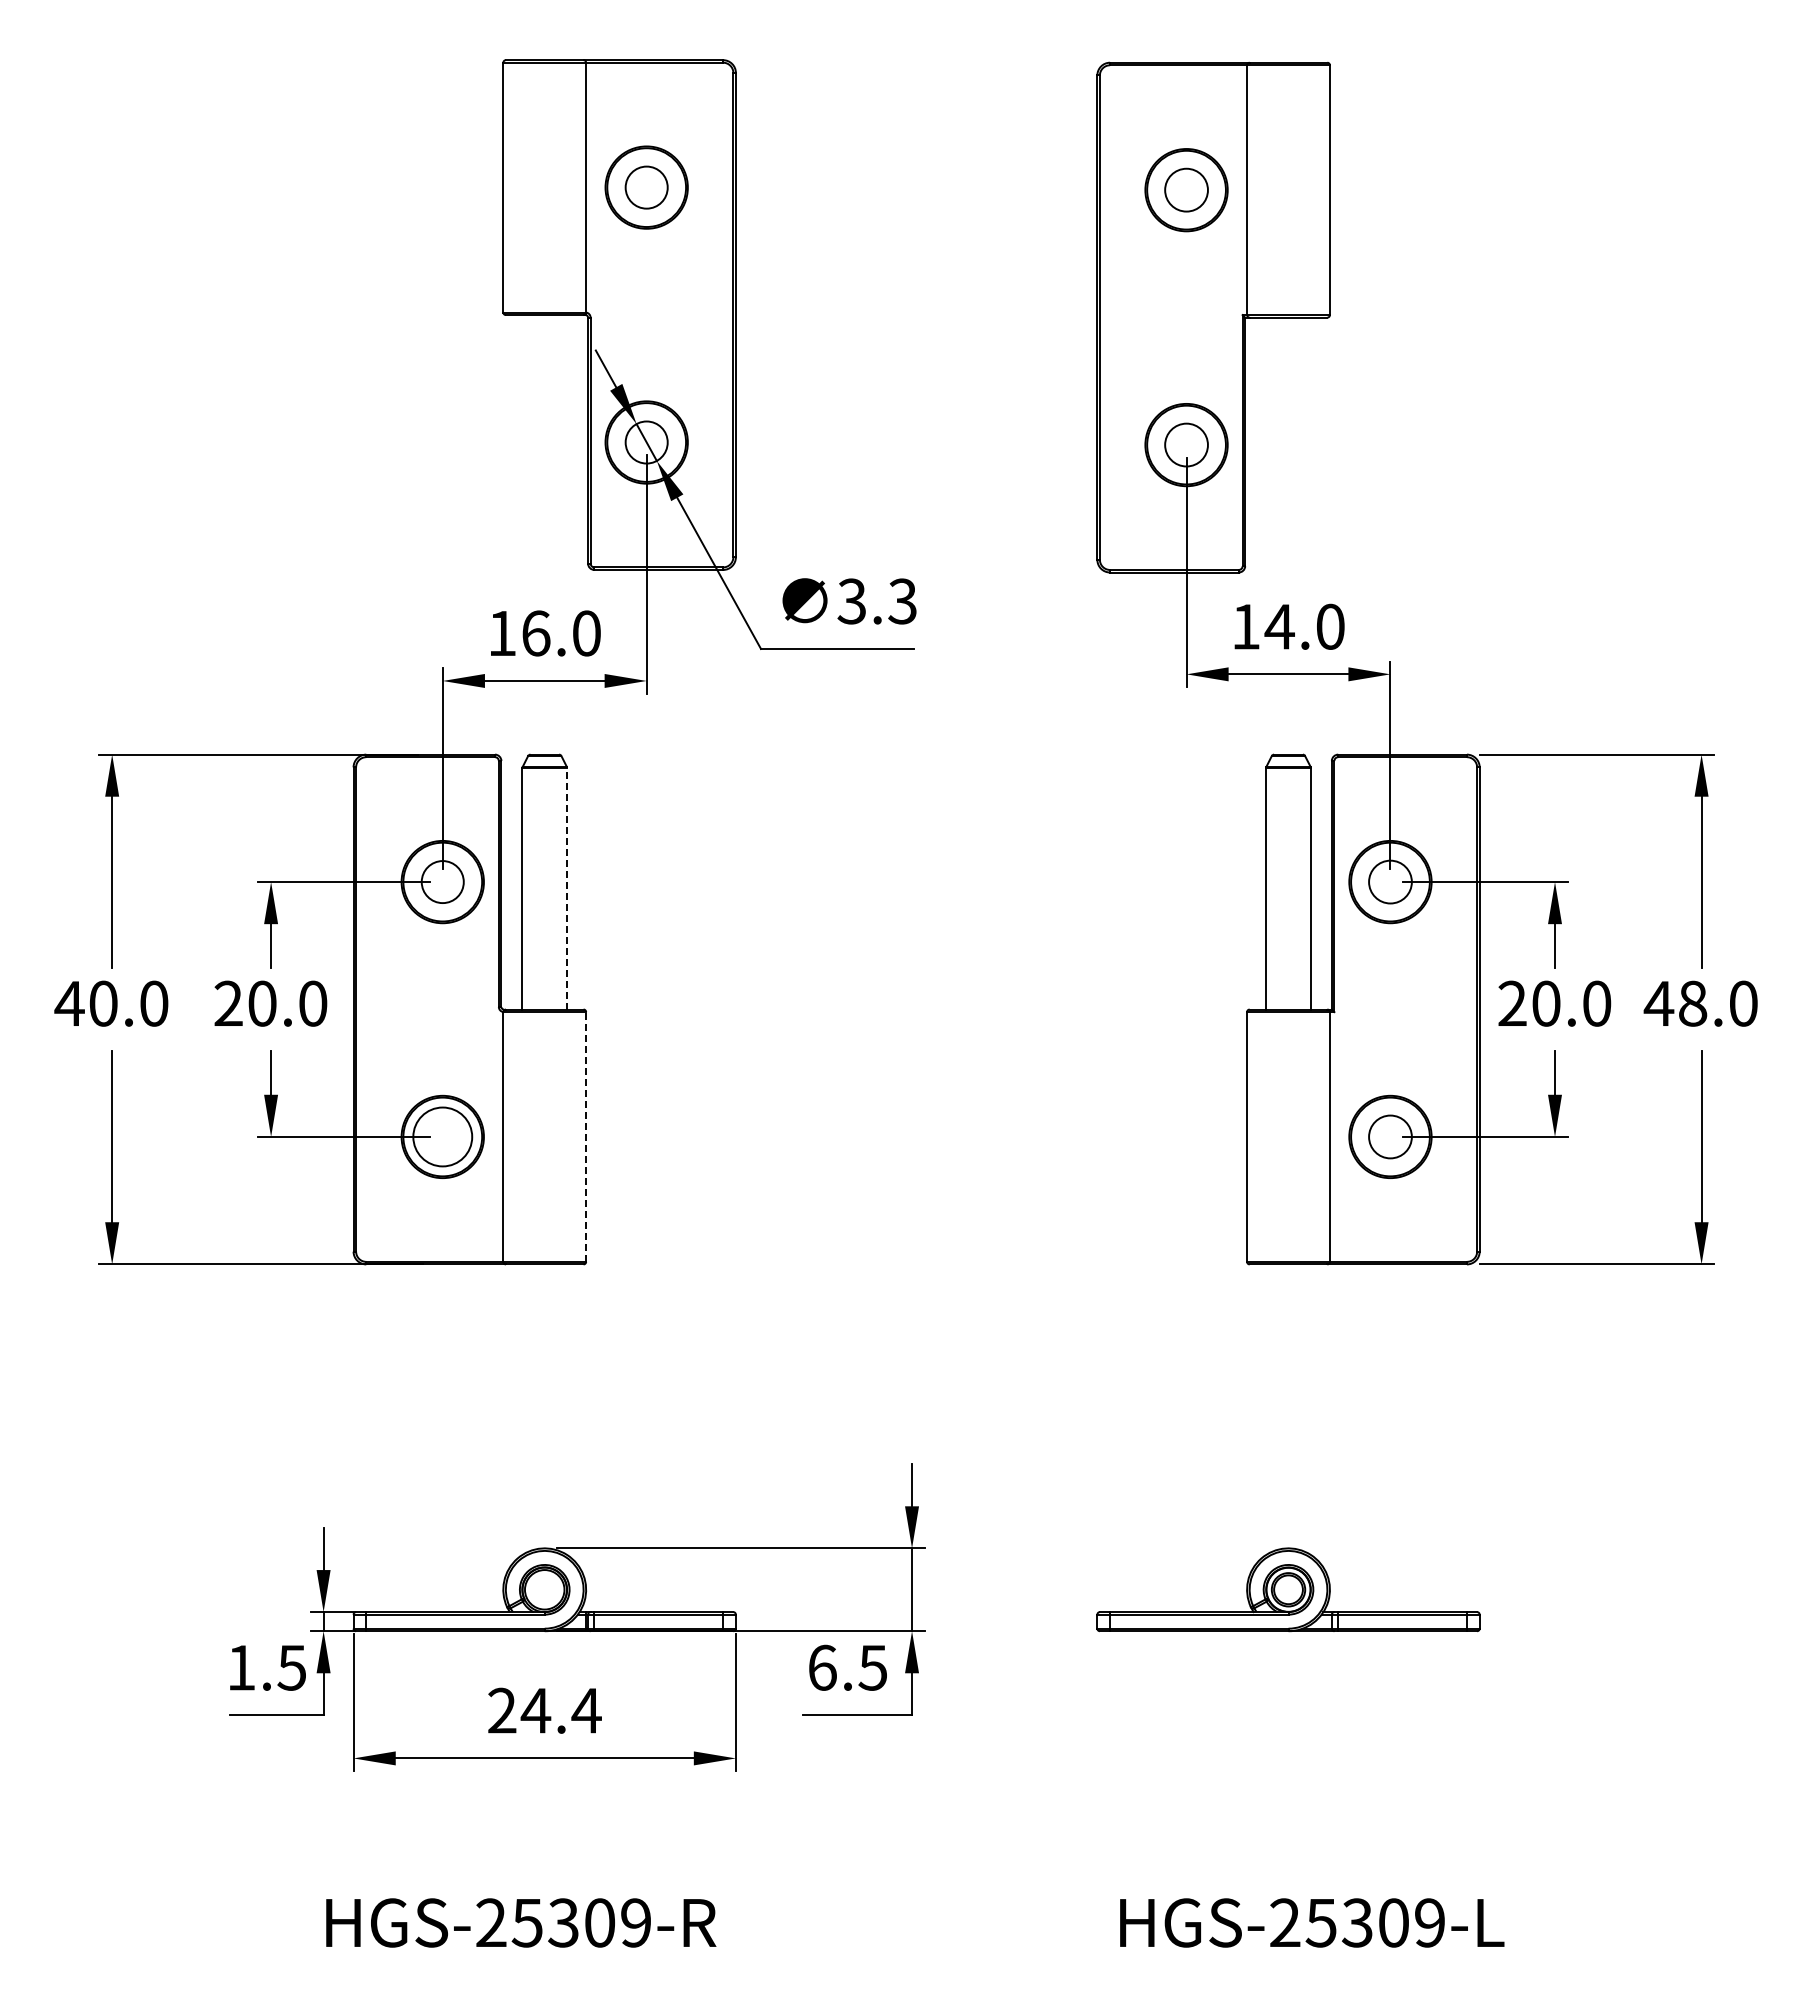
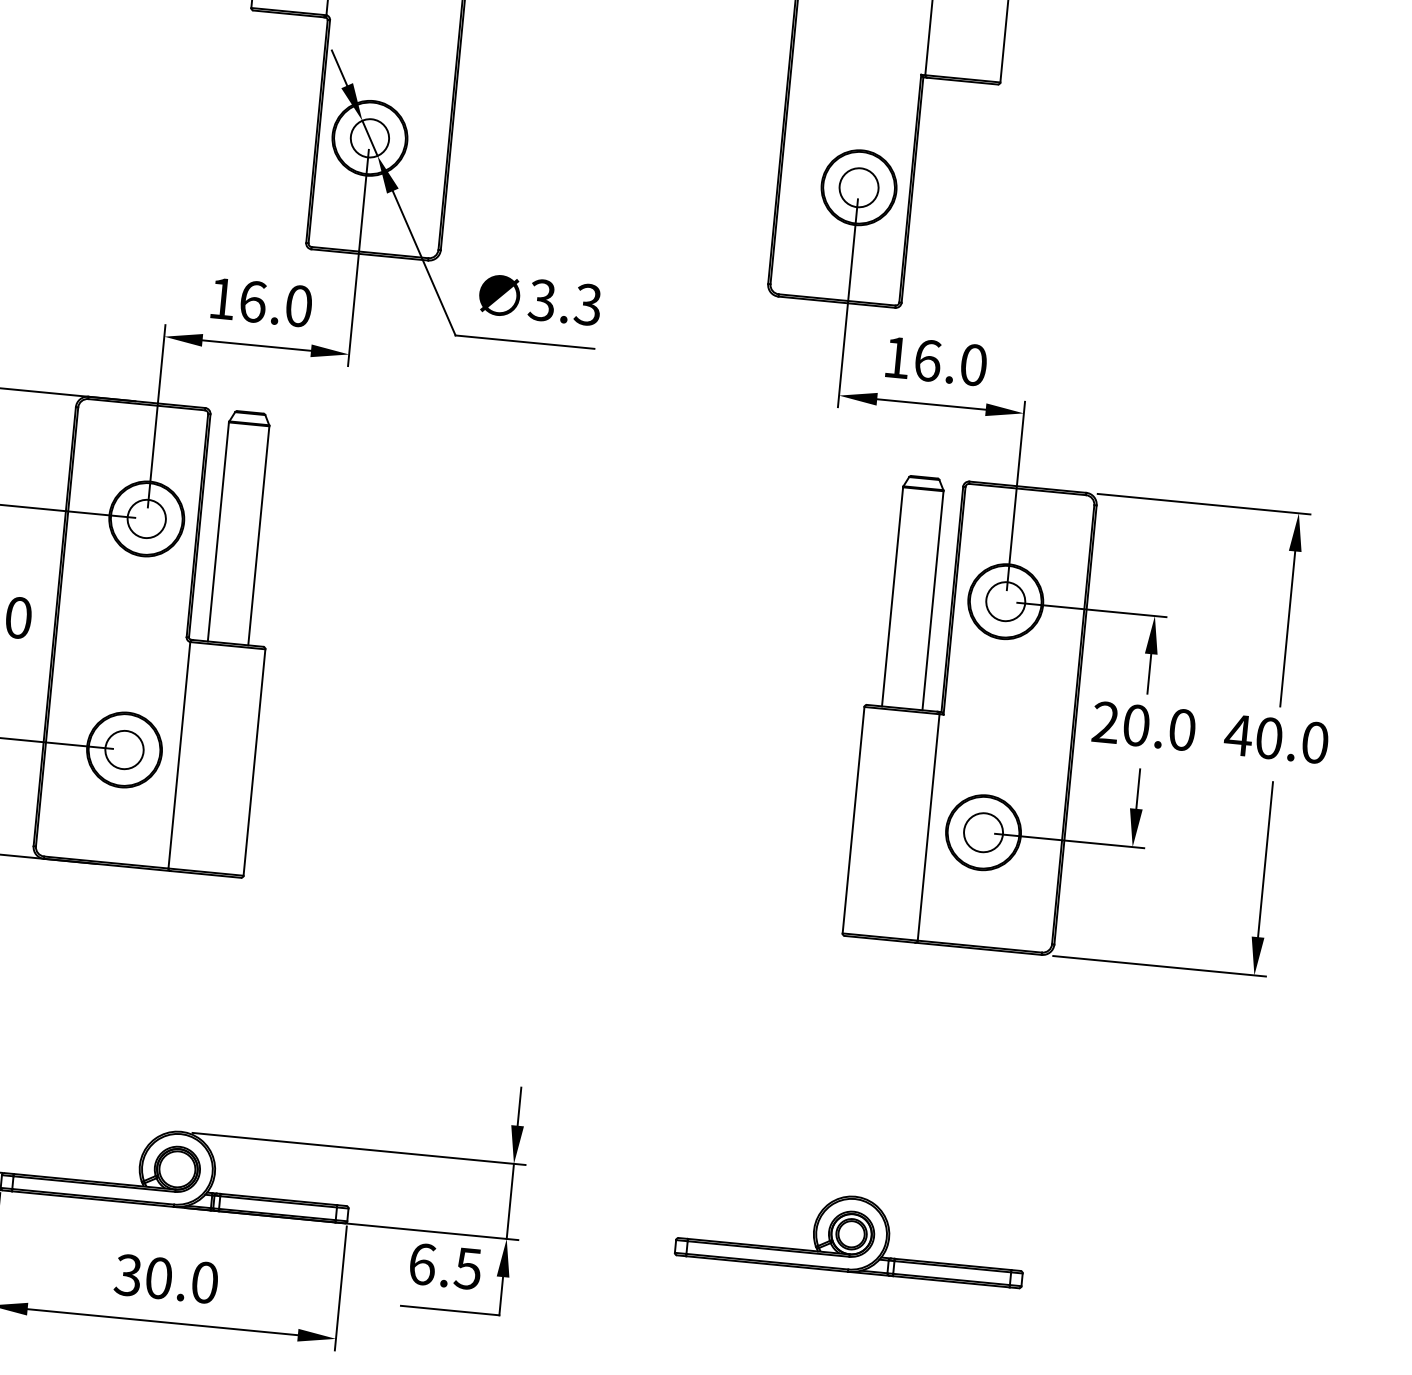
text: (1279, 626) -> (927, 360), 14.0 -> 16.0
line: (567, 888) -> (259, 535), dashed -> solid
text: (1693, 1003) -> (1269, 738), 48.0 -> 40.0
circle: (442, 1136) -> (124, 749), size x0.71
line: (586, 1136) -> (254, 762), dashed -> solid
text: (544, 1710) -> (166, 1278), 24.4 -> 30.0

